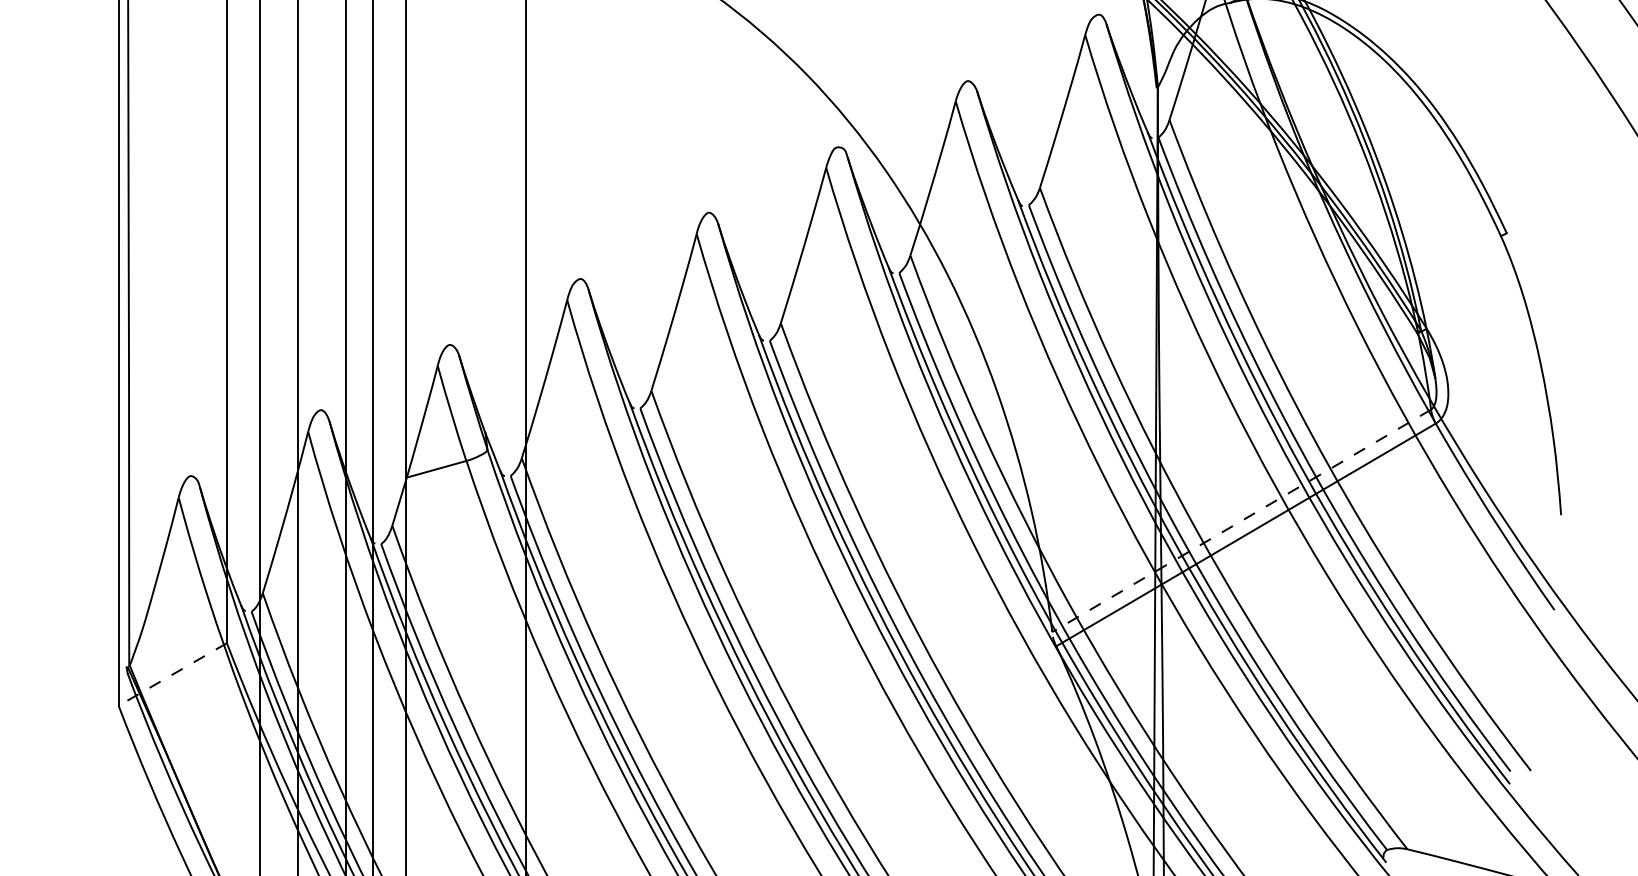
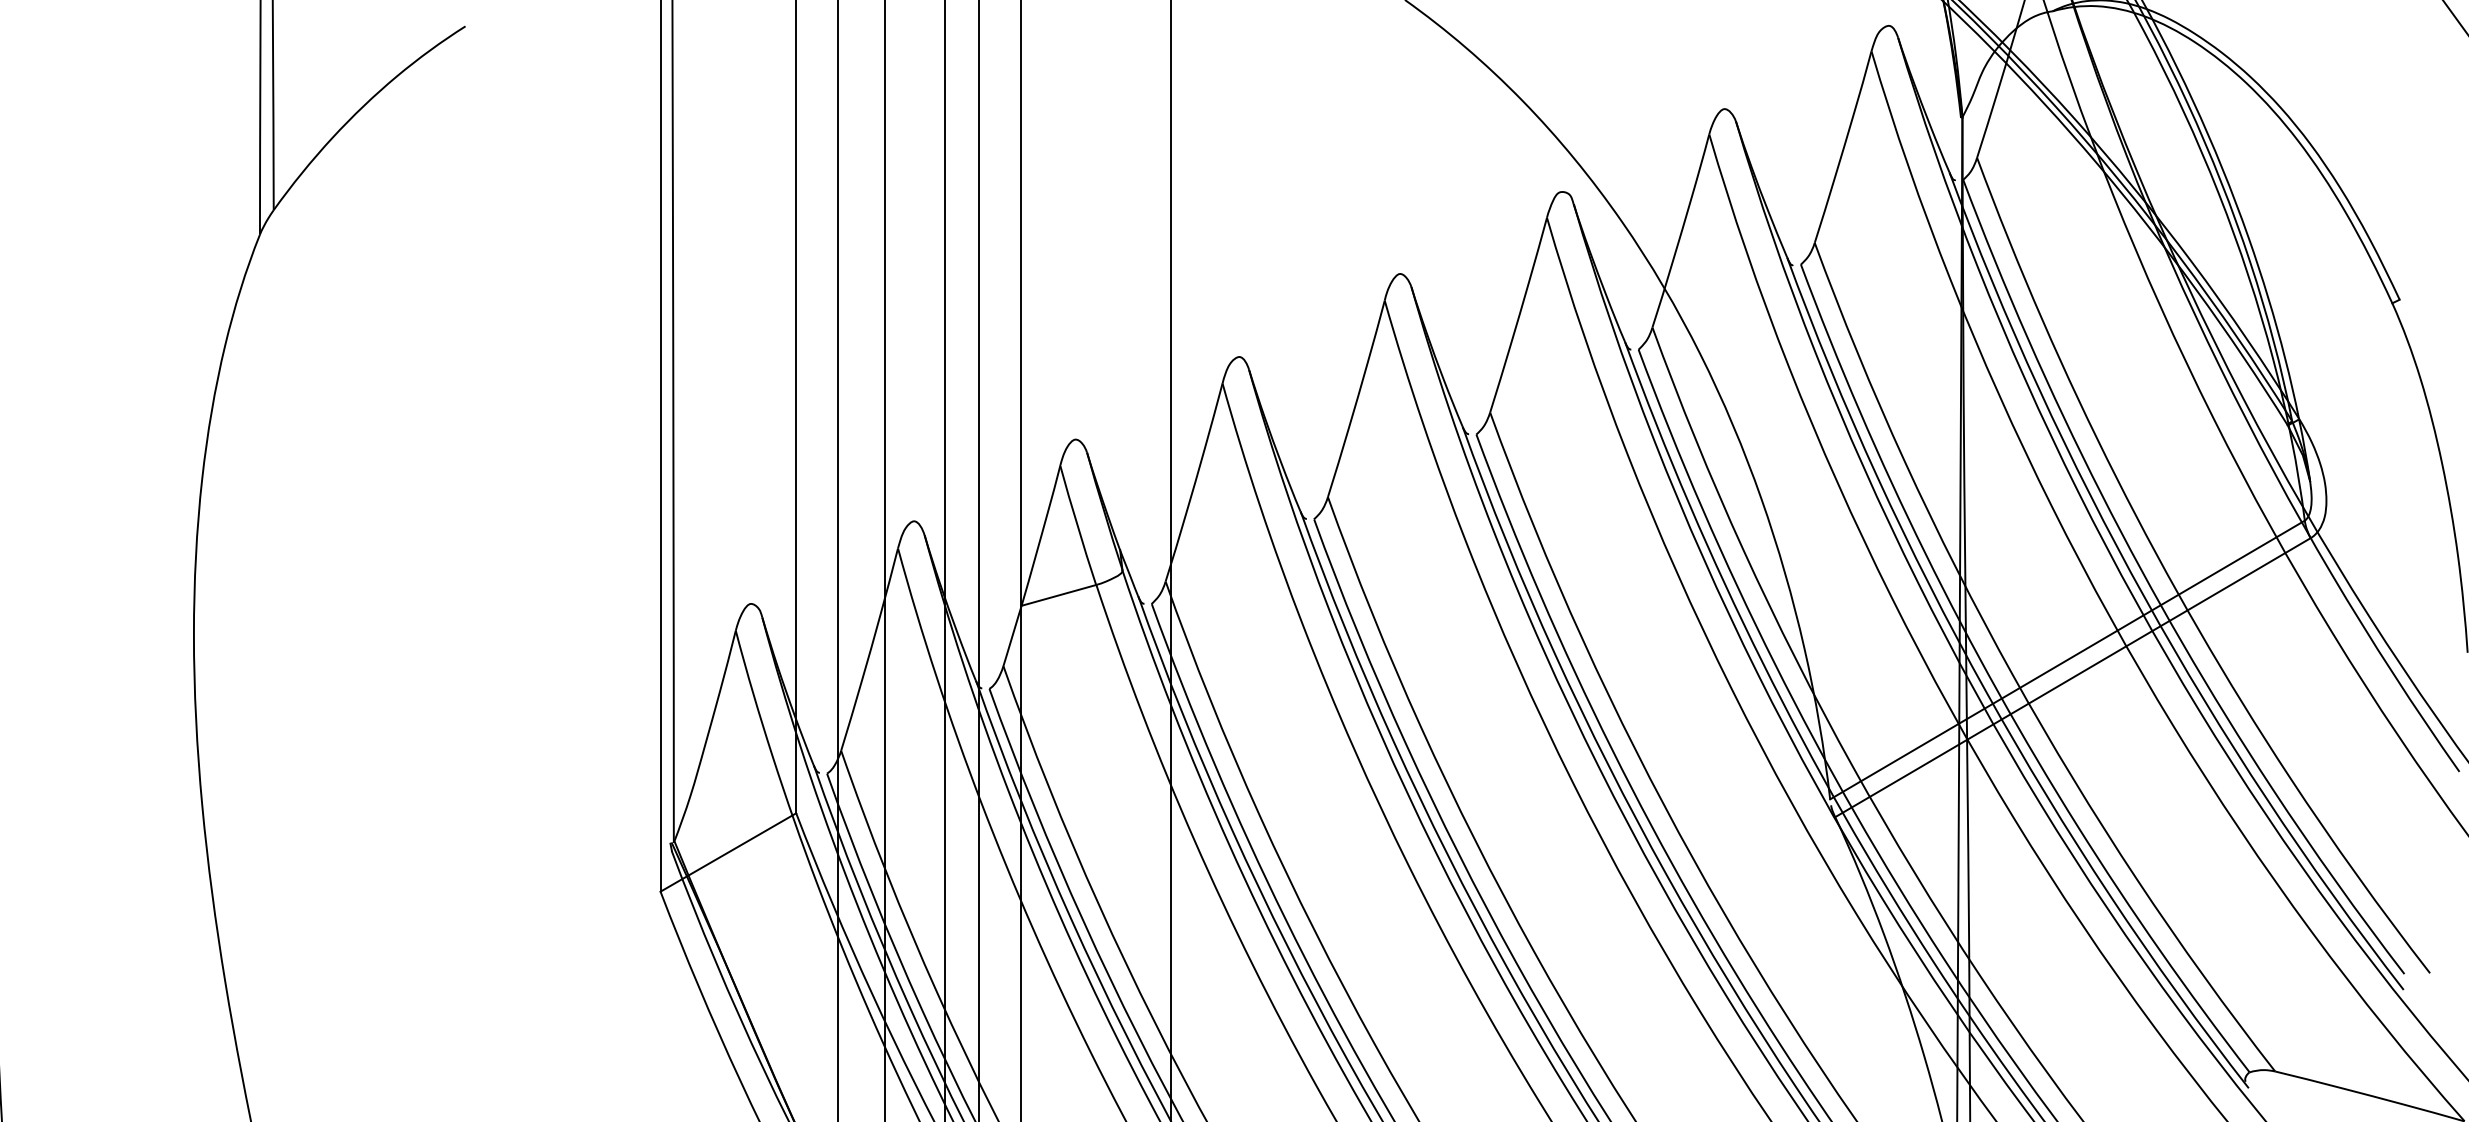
line: (1241, 521) -> (2067, 660), dashed -> solid
line: (172, 674) -> (727, 852), dashed -> solid

